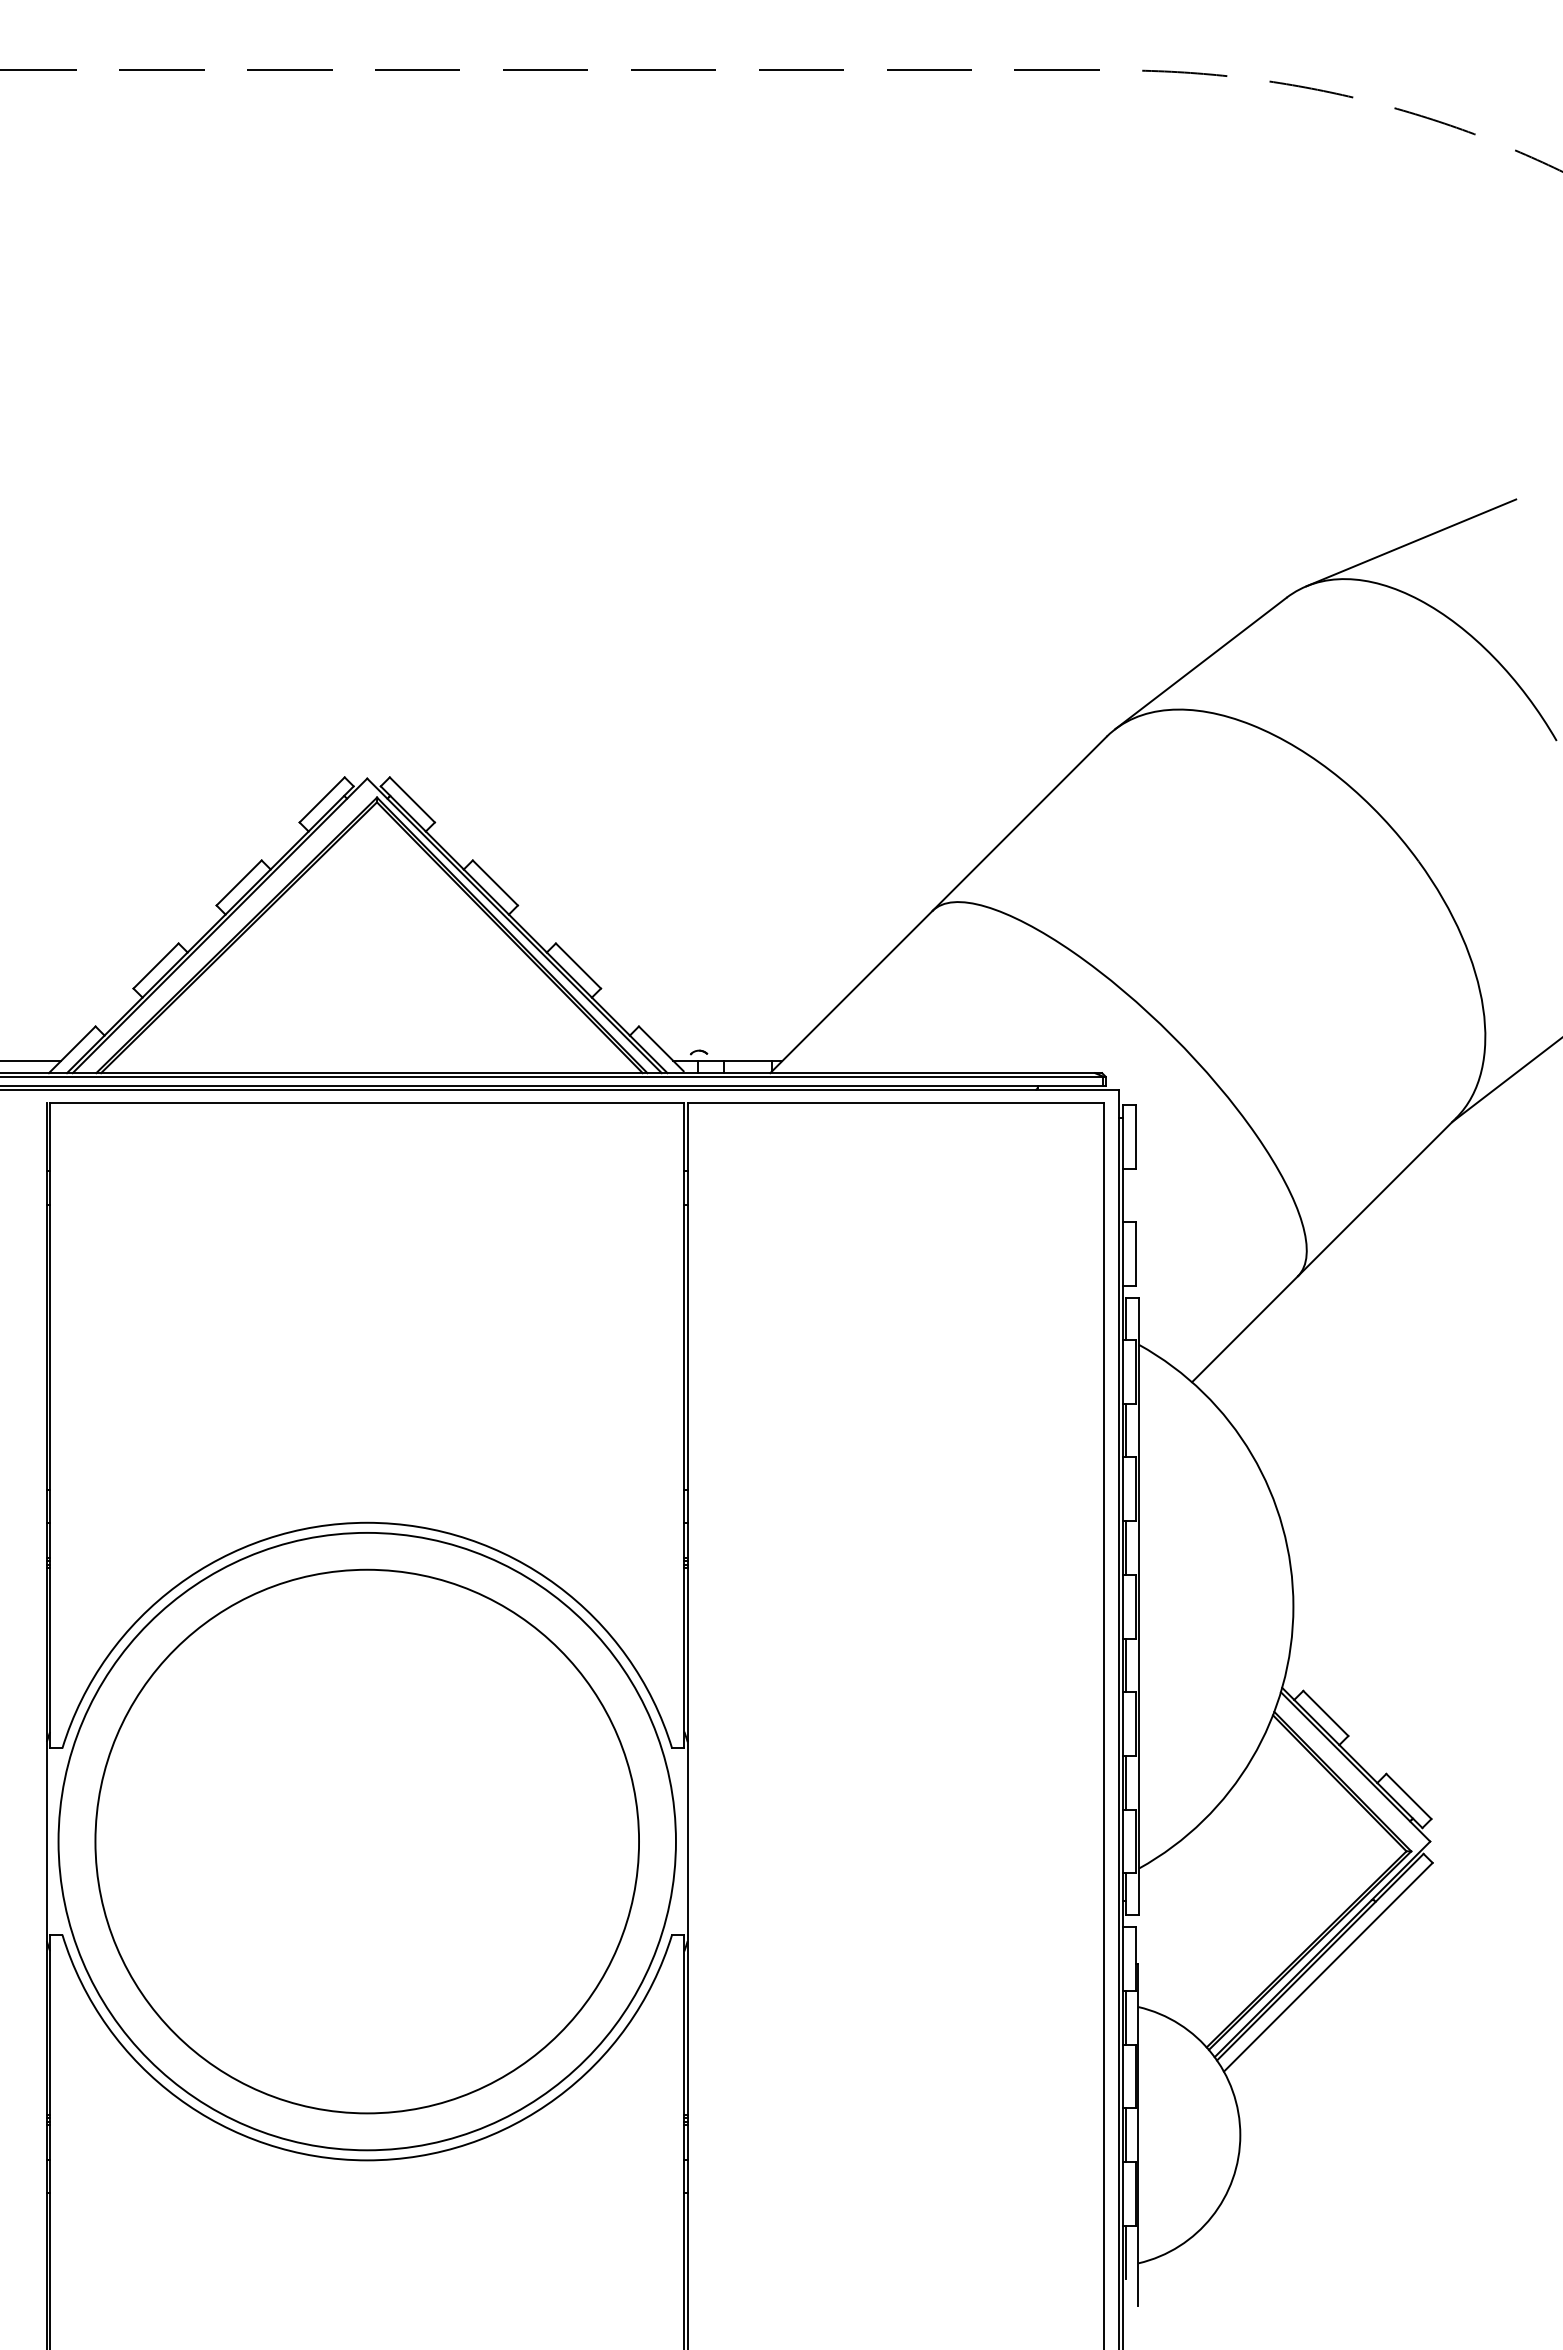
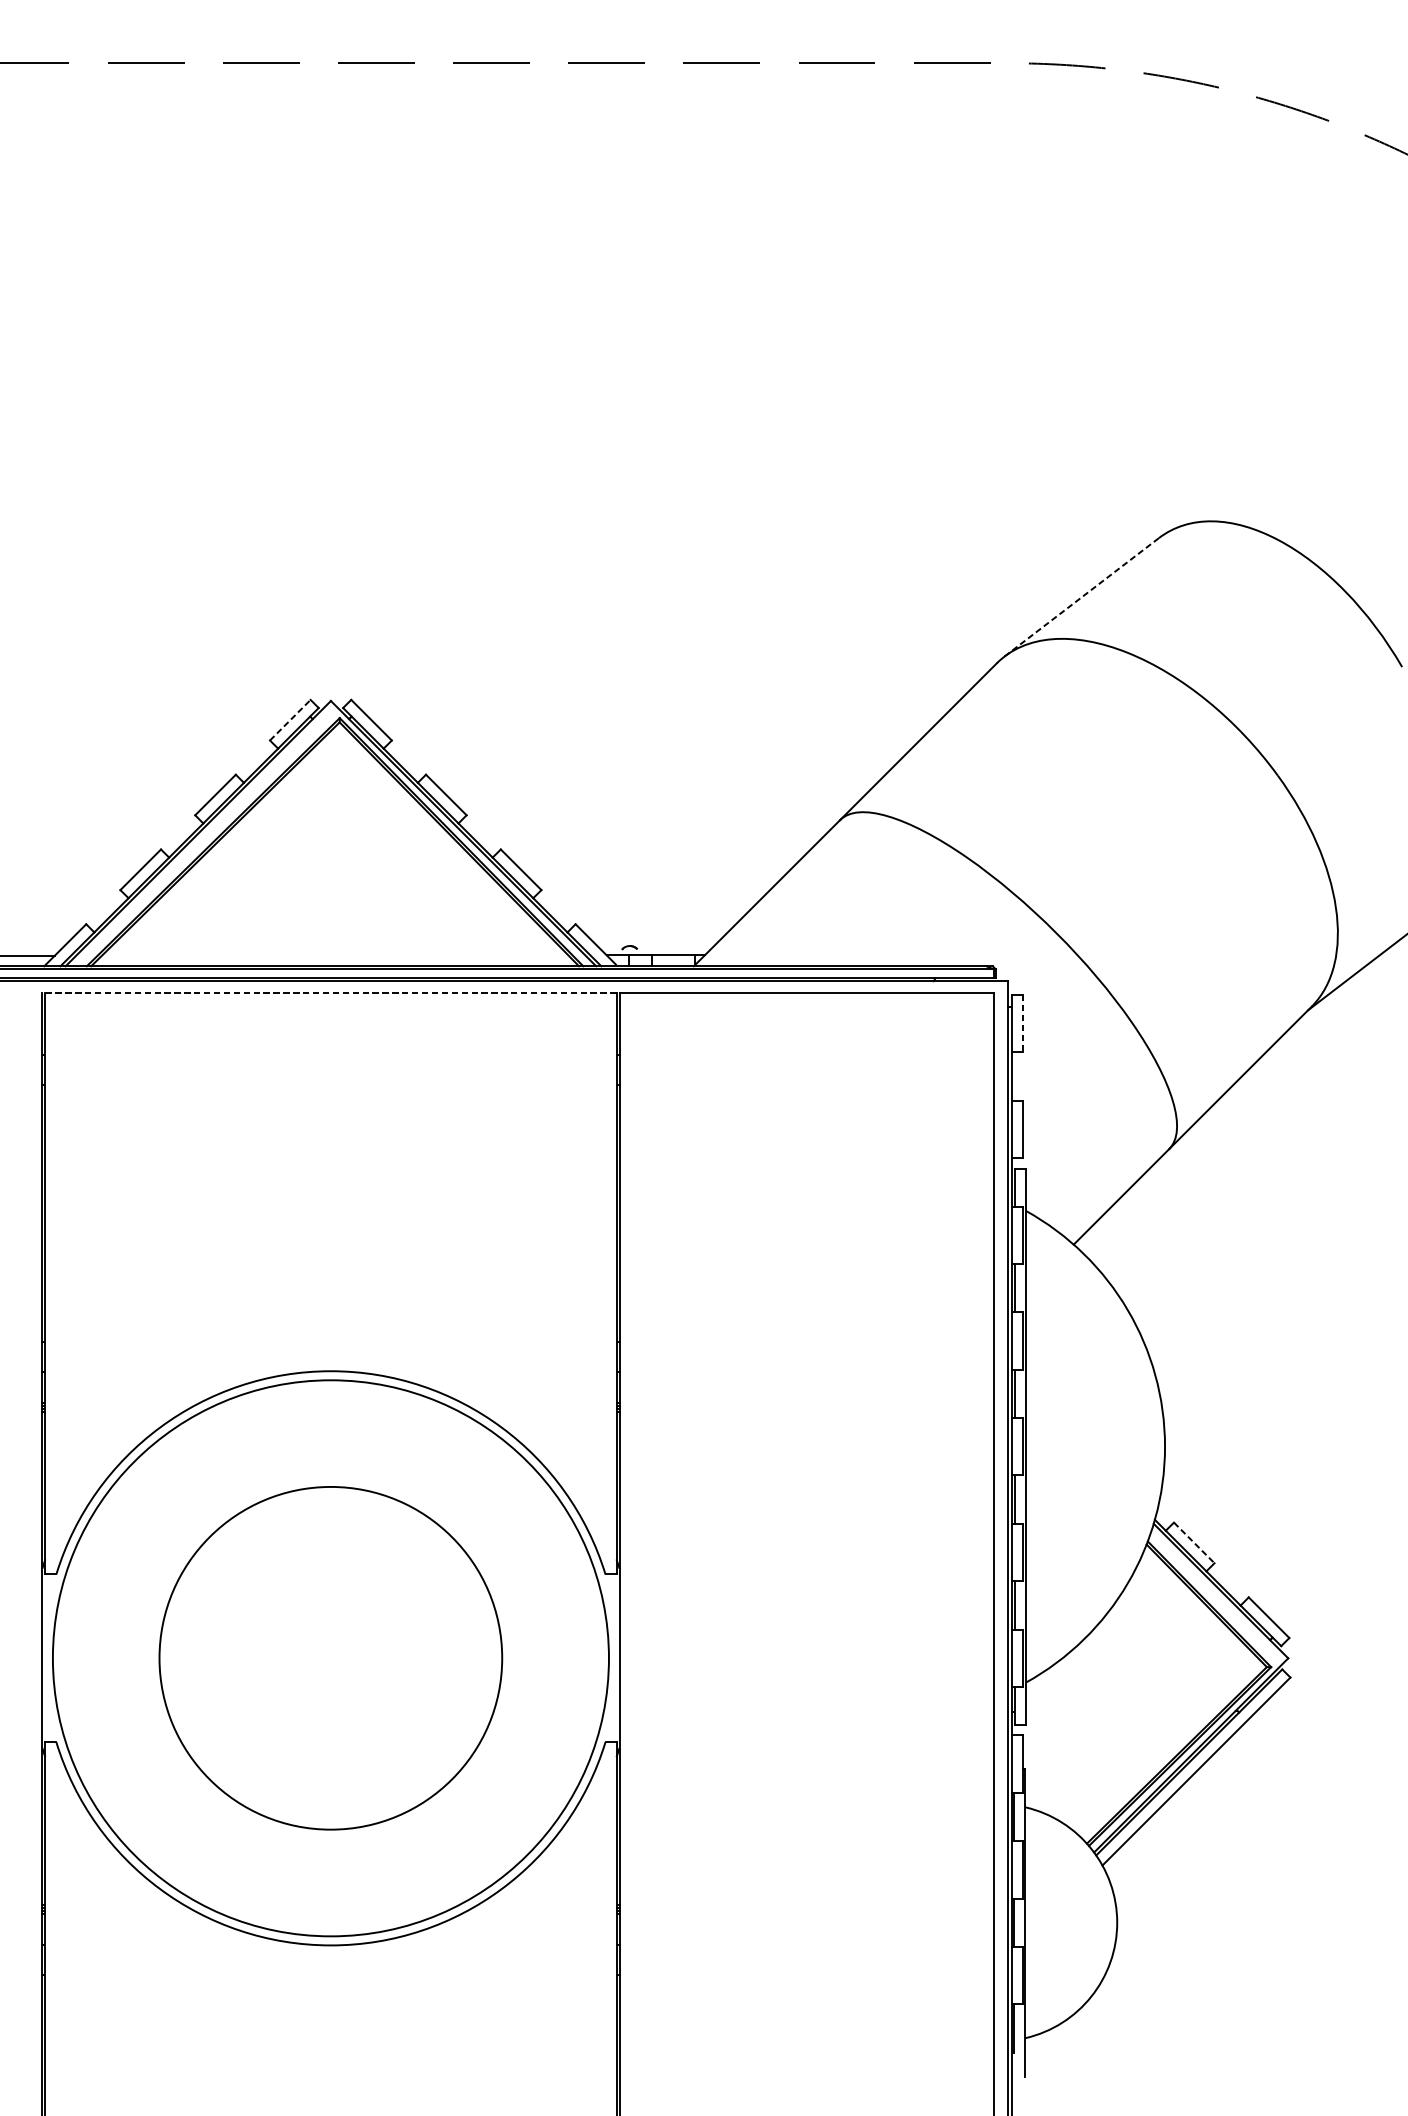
line: (1411, 542) -> (1271, 488), removed
line: (1200, 663) -> (1081, 597), solid -> dashed
line: (322, 799) -> (290, 719), solid -> dashed
line: (366, 1103) -> (330, 993), solid -> dashed
line: (1135, 1136) -> (1022, 1023), solid -> dashed
line: (1325, 1713) -> (1193, 1542), solid -> dashed
circle: (366, 1841) -> (330, 1658), size x0.7

